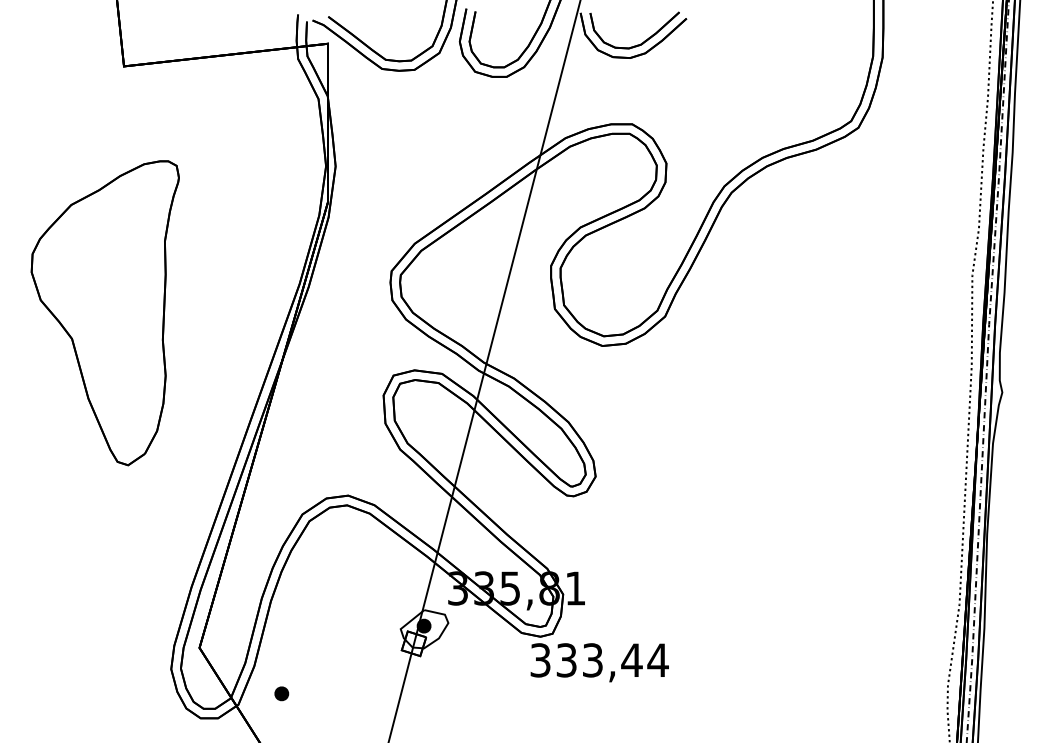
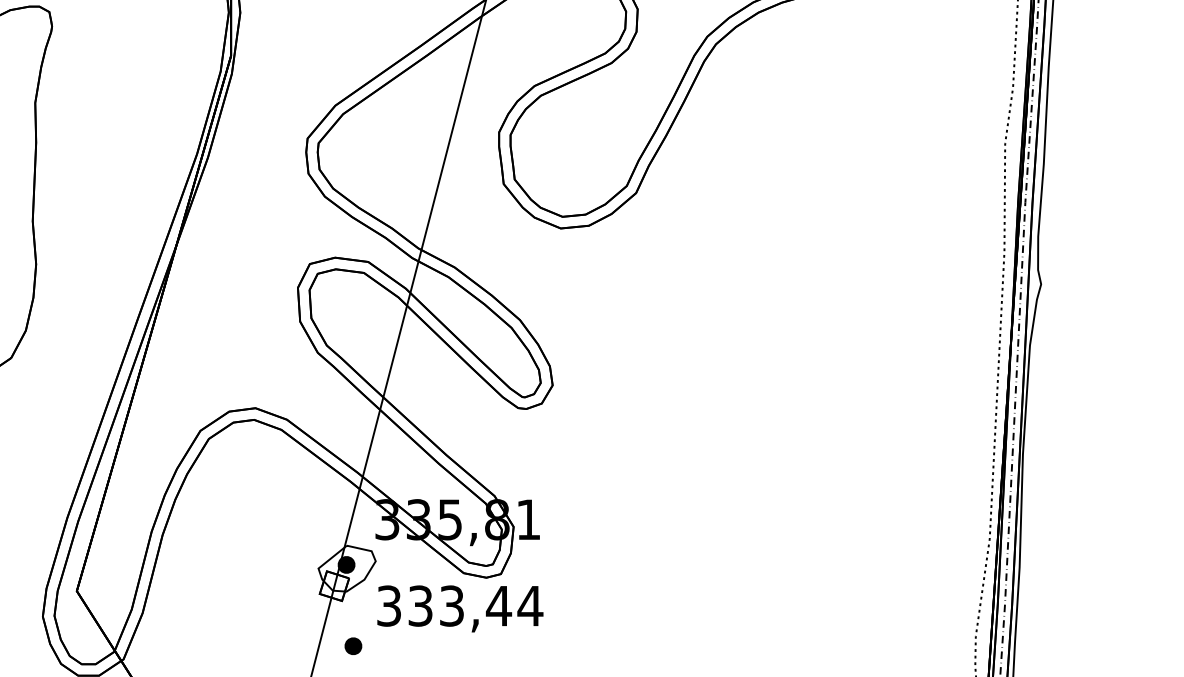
text: (599, 662) -> (459, 608), moved
part: (281, 693) -> (353, 645), moved

